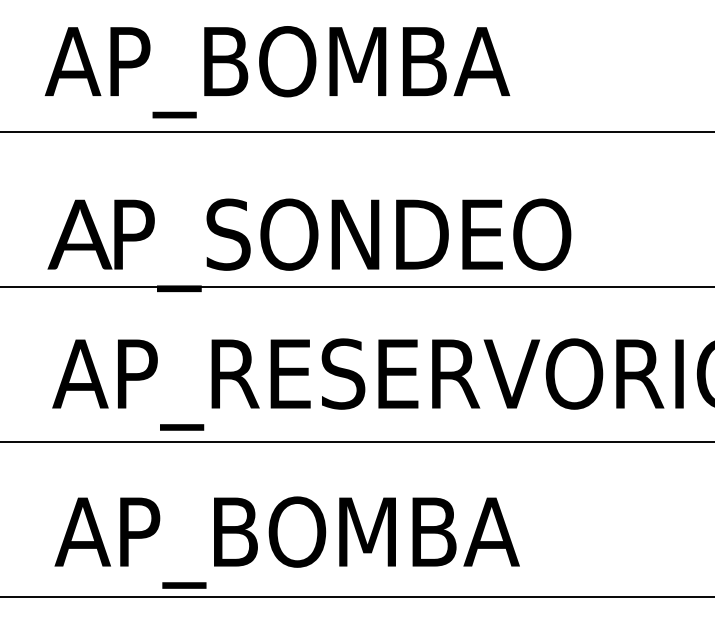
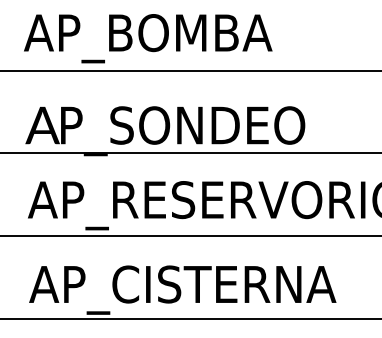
text: (420, 532) -> (224, 284), AP_BOMBA -> AP_CISTERNA

